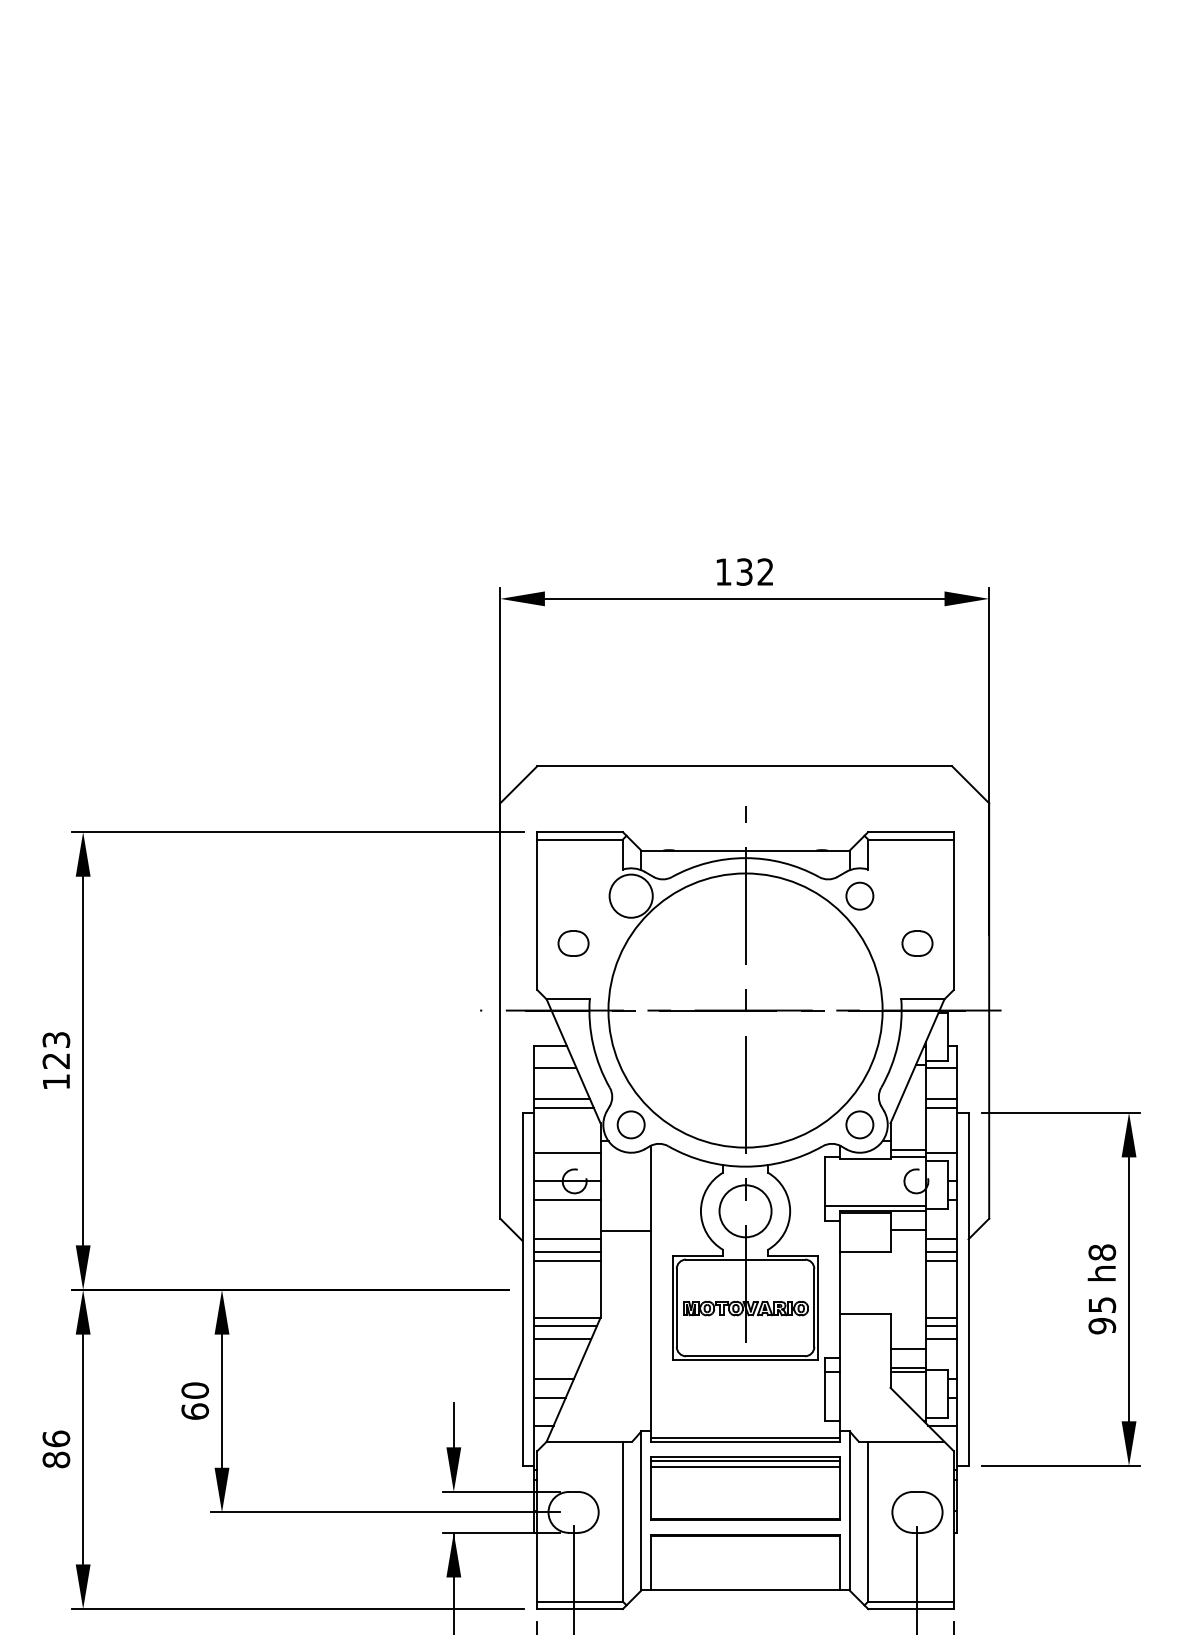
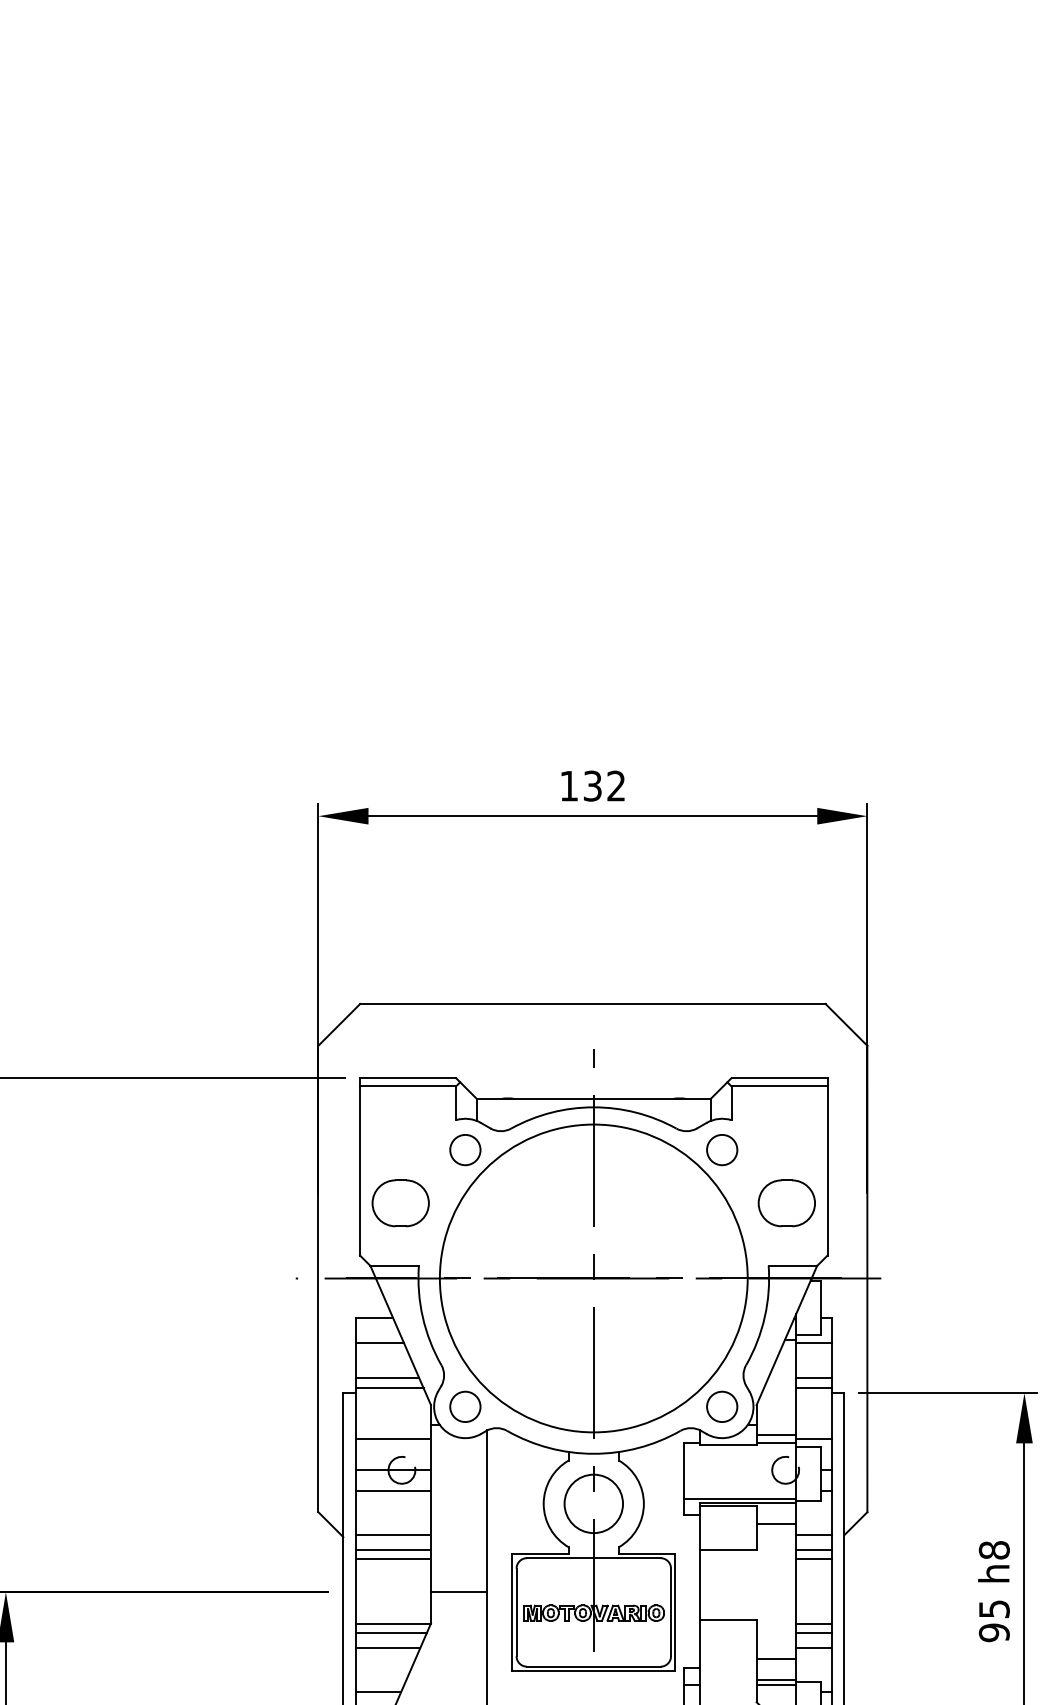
circle: (630, 895) -> (464, 1149), size x0.62
part: (573, 943) -> (400, 1203), size x1.67
part: (917, 943) -> (786, 1203), size x1.67
line: (625, 1231) -> (458, 1591), moved

